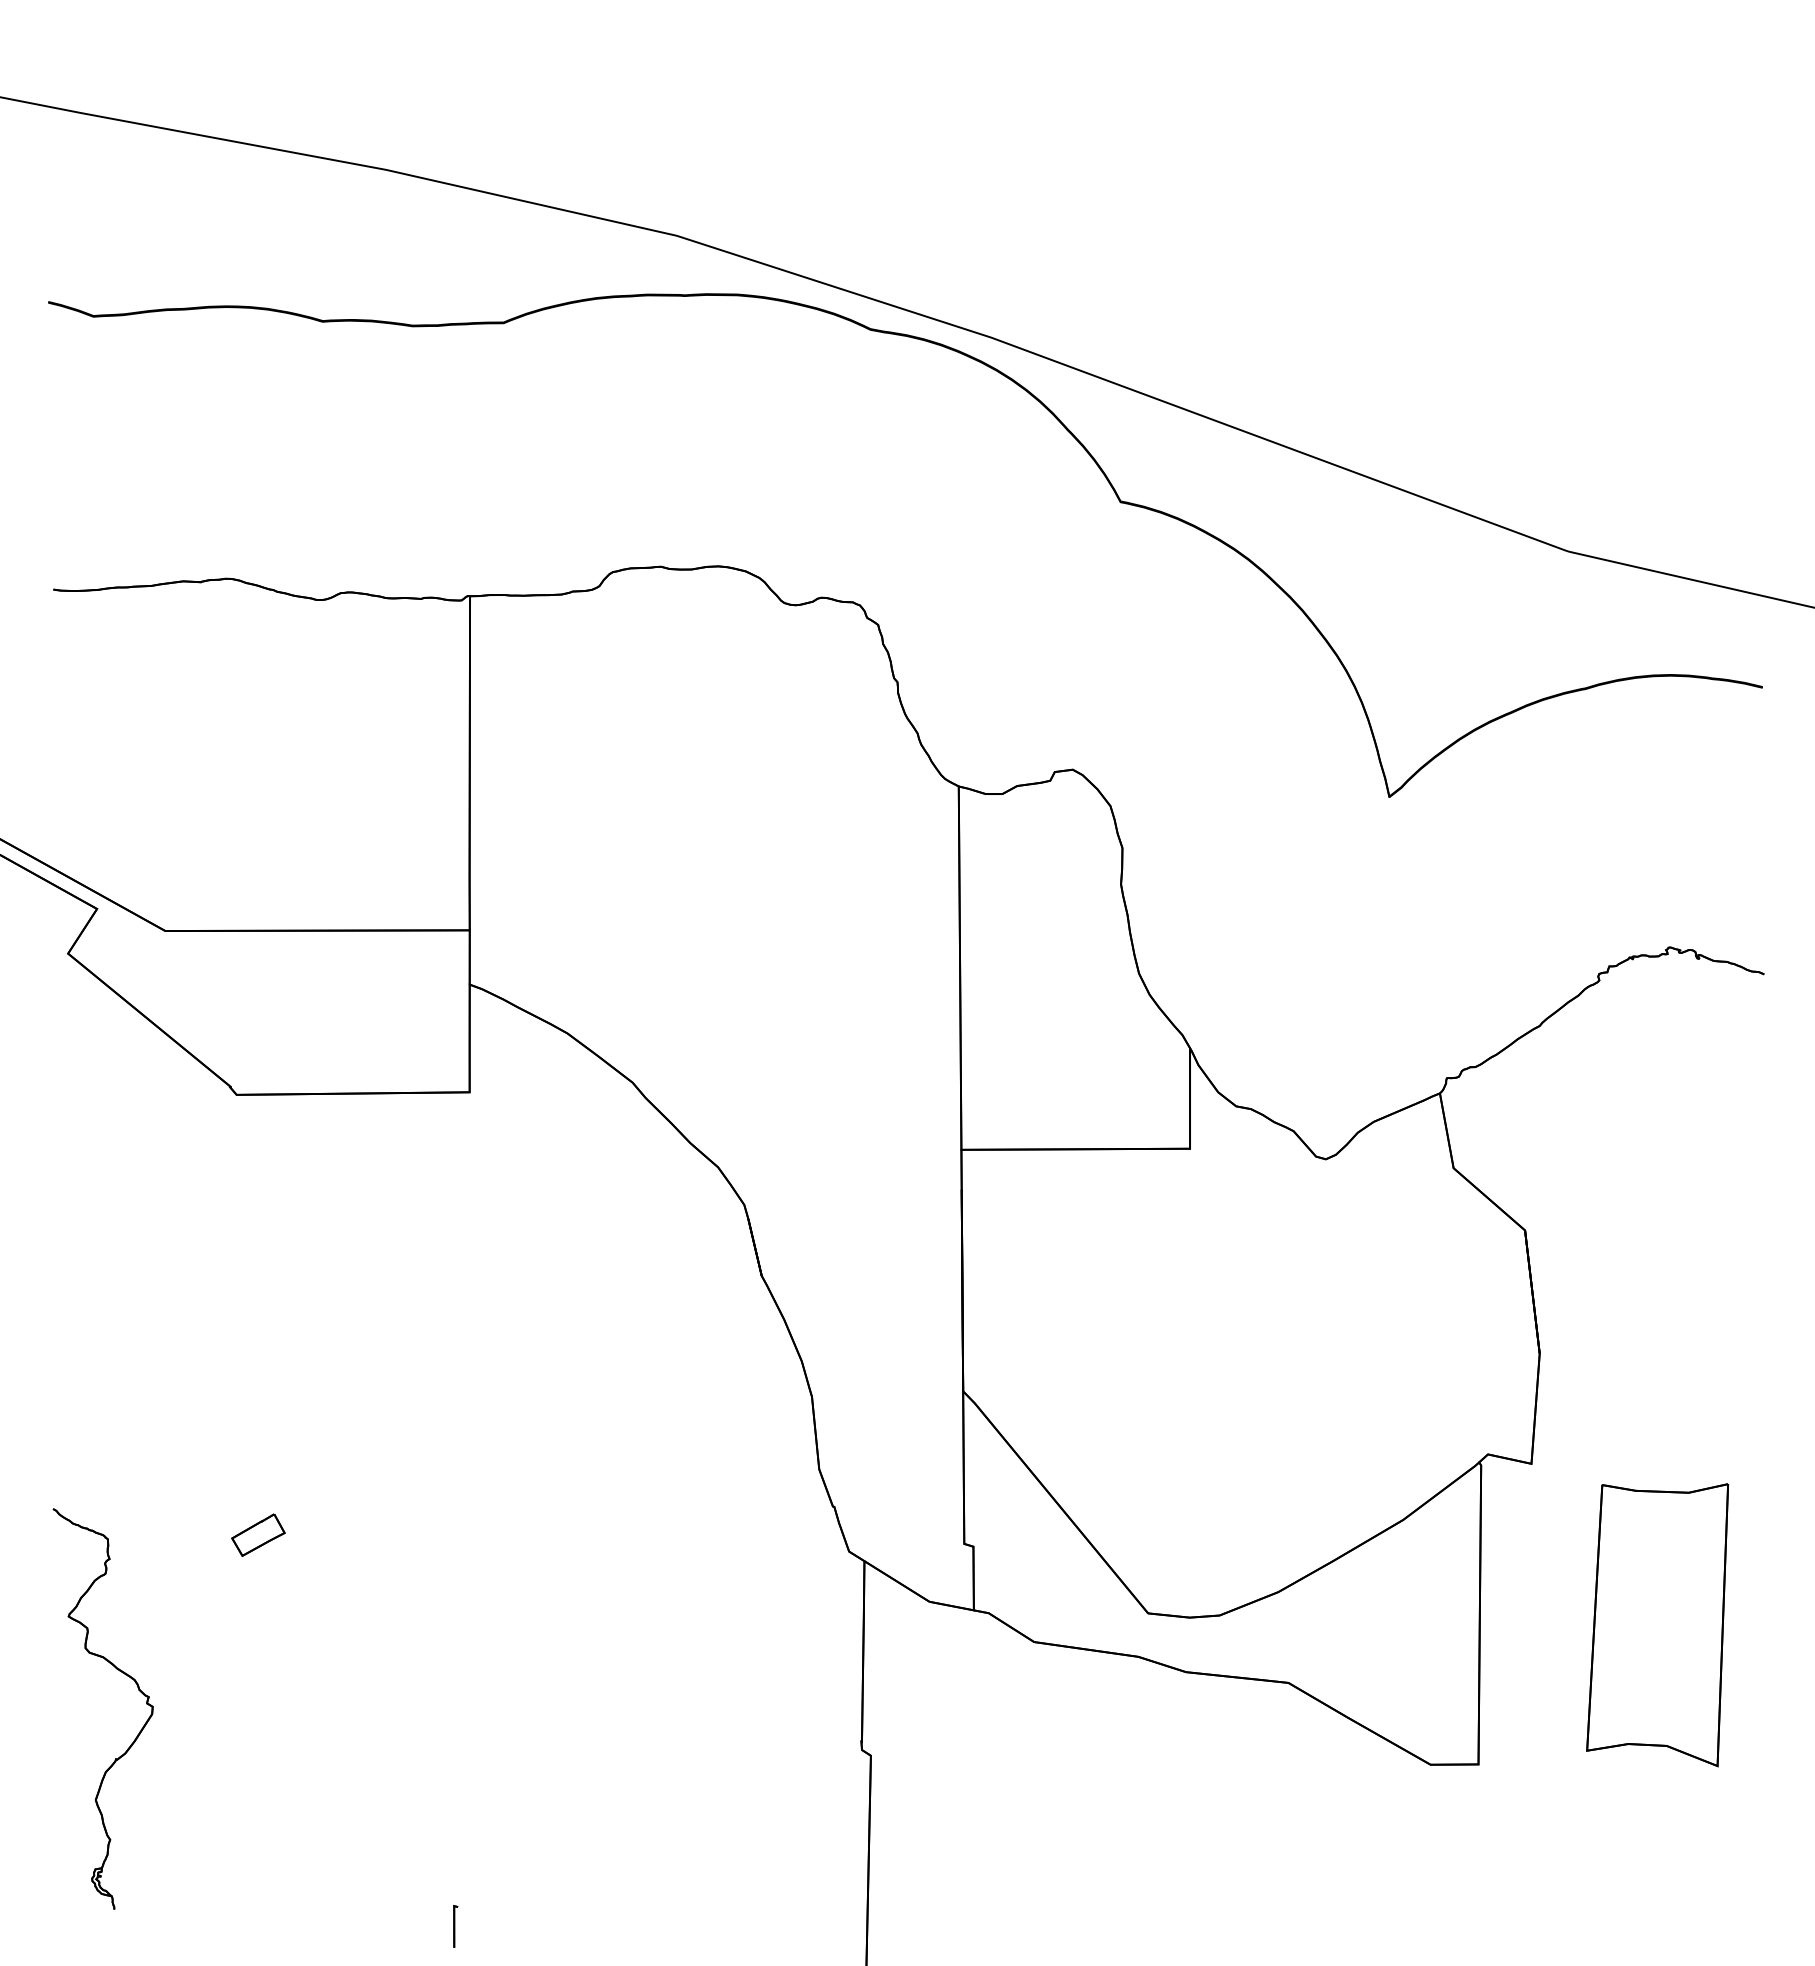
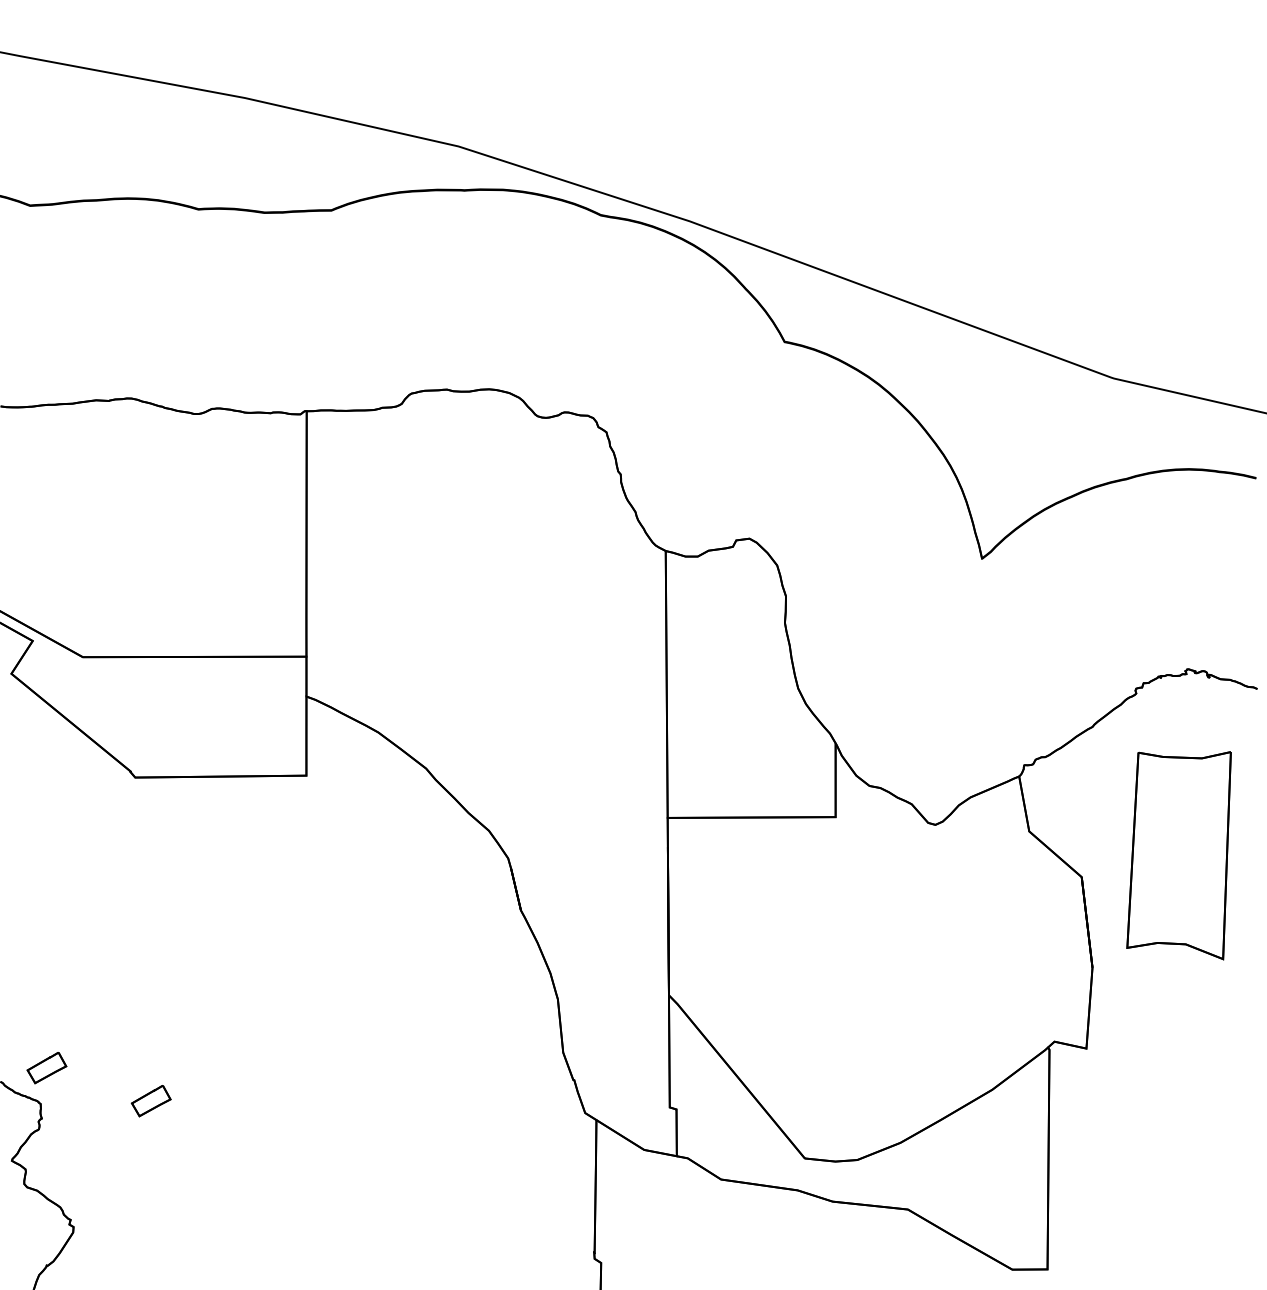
part: (116, 1489) -> (47, 1067), added
part: (1657, 1625) -> (1179, 855), moved

